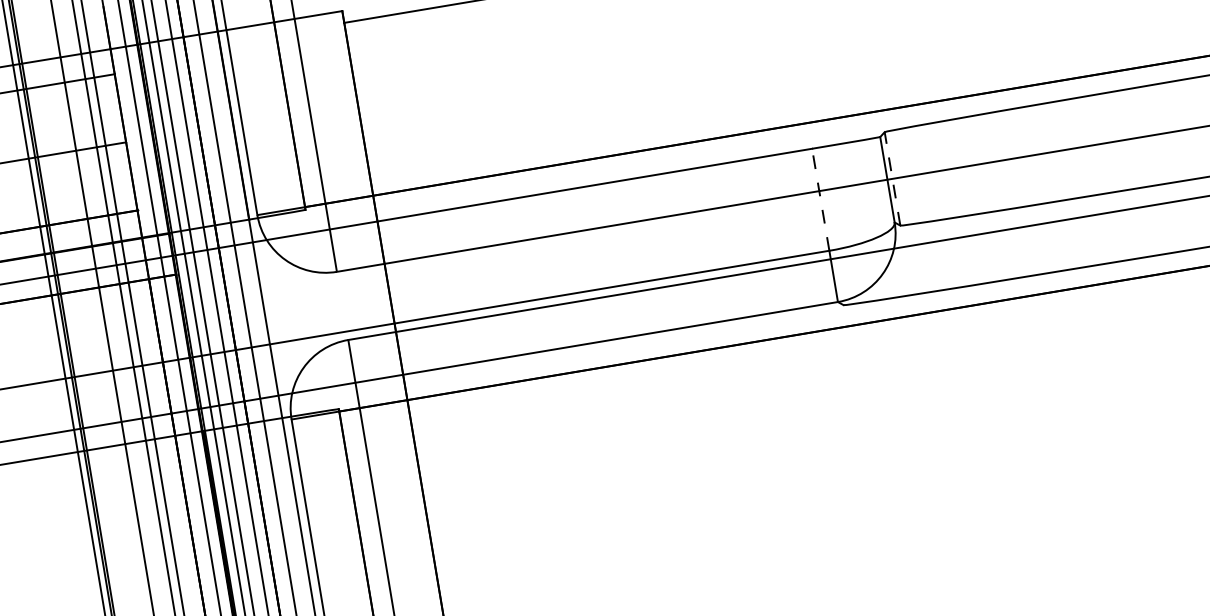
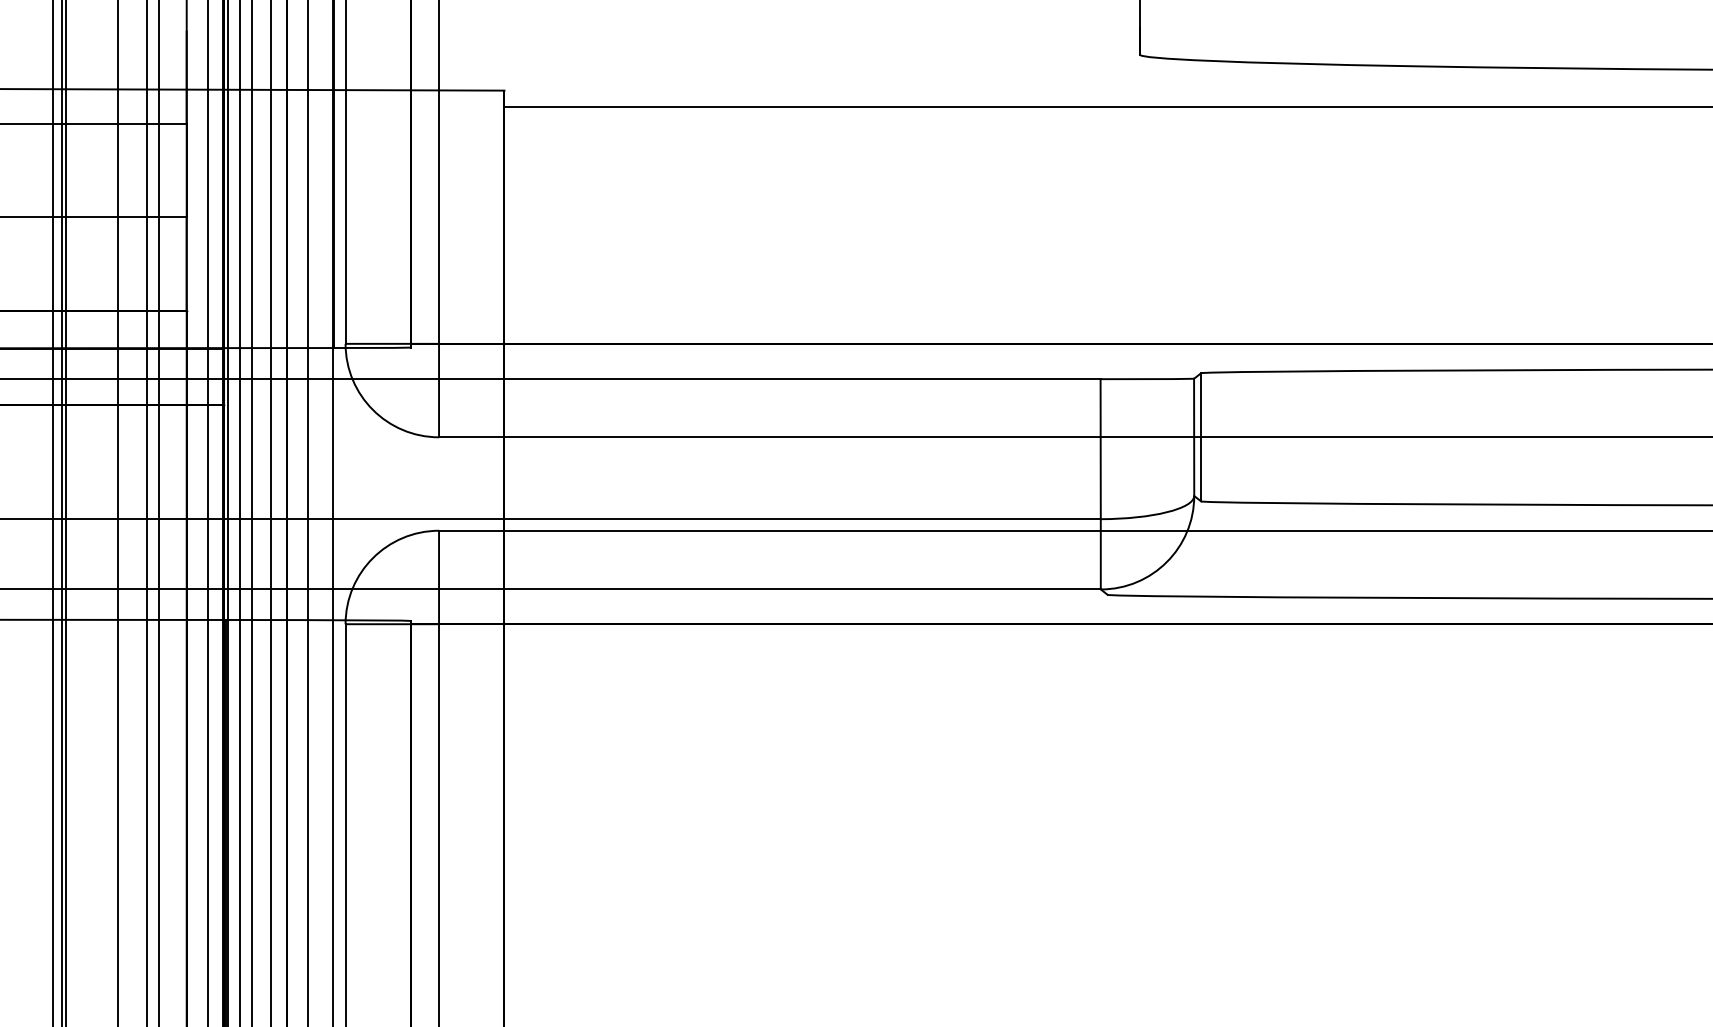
line: (892, 178) -> (1201, 436), dashed -> solid
line: (820, 200) -> (1100, 449), dashed -> solid

